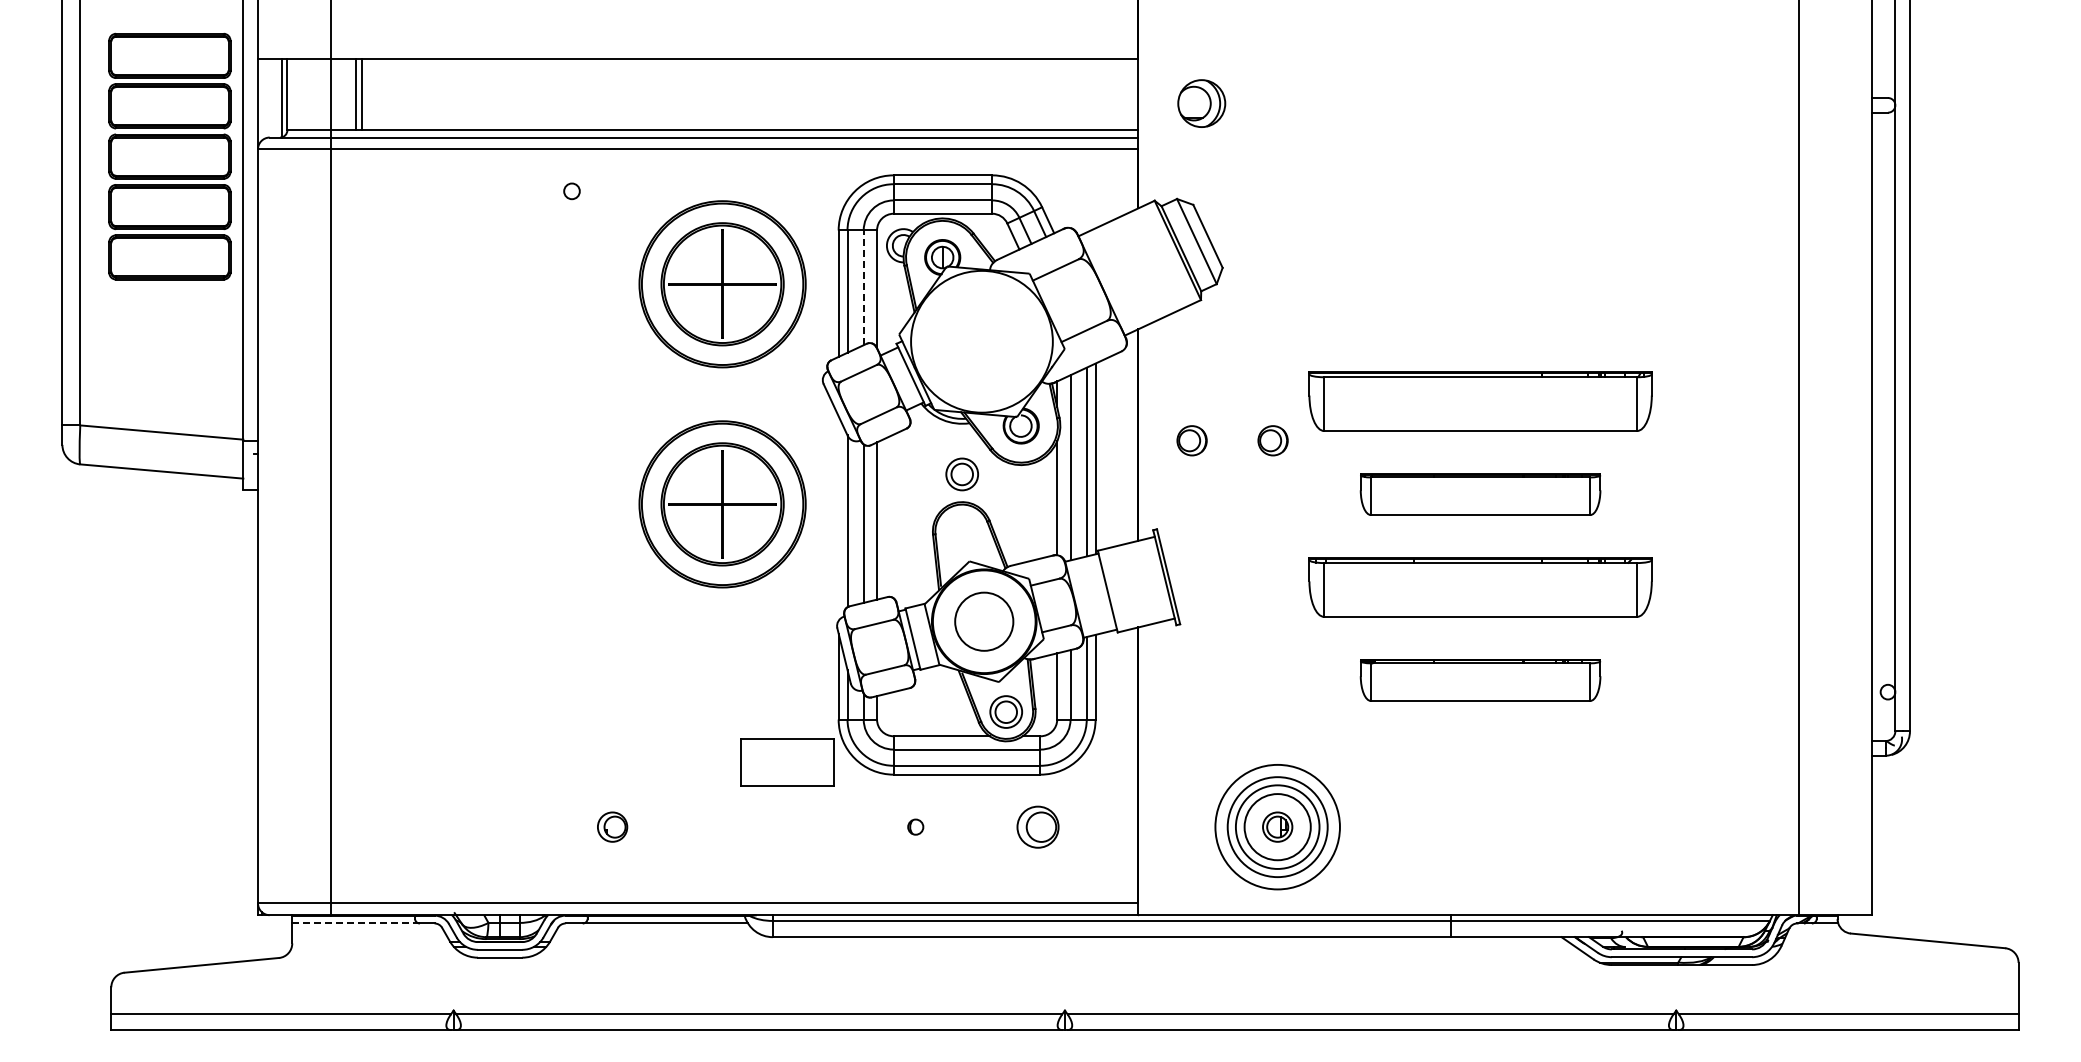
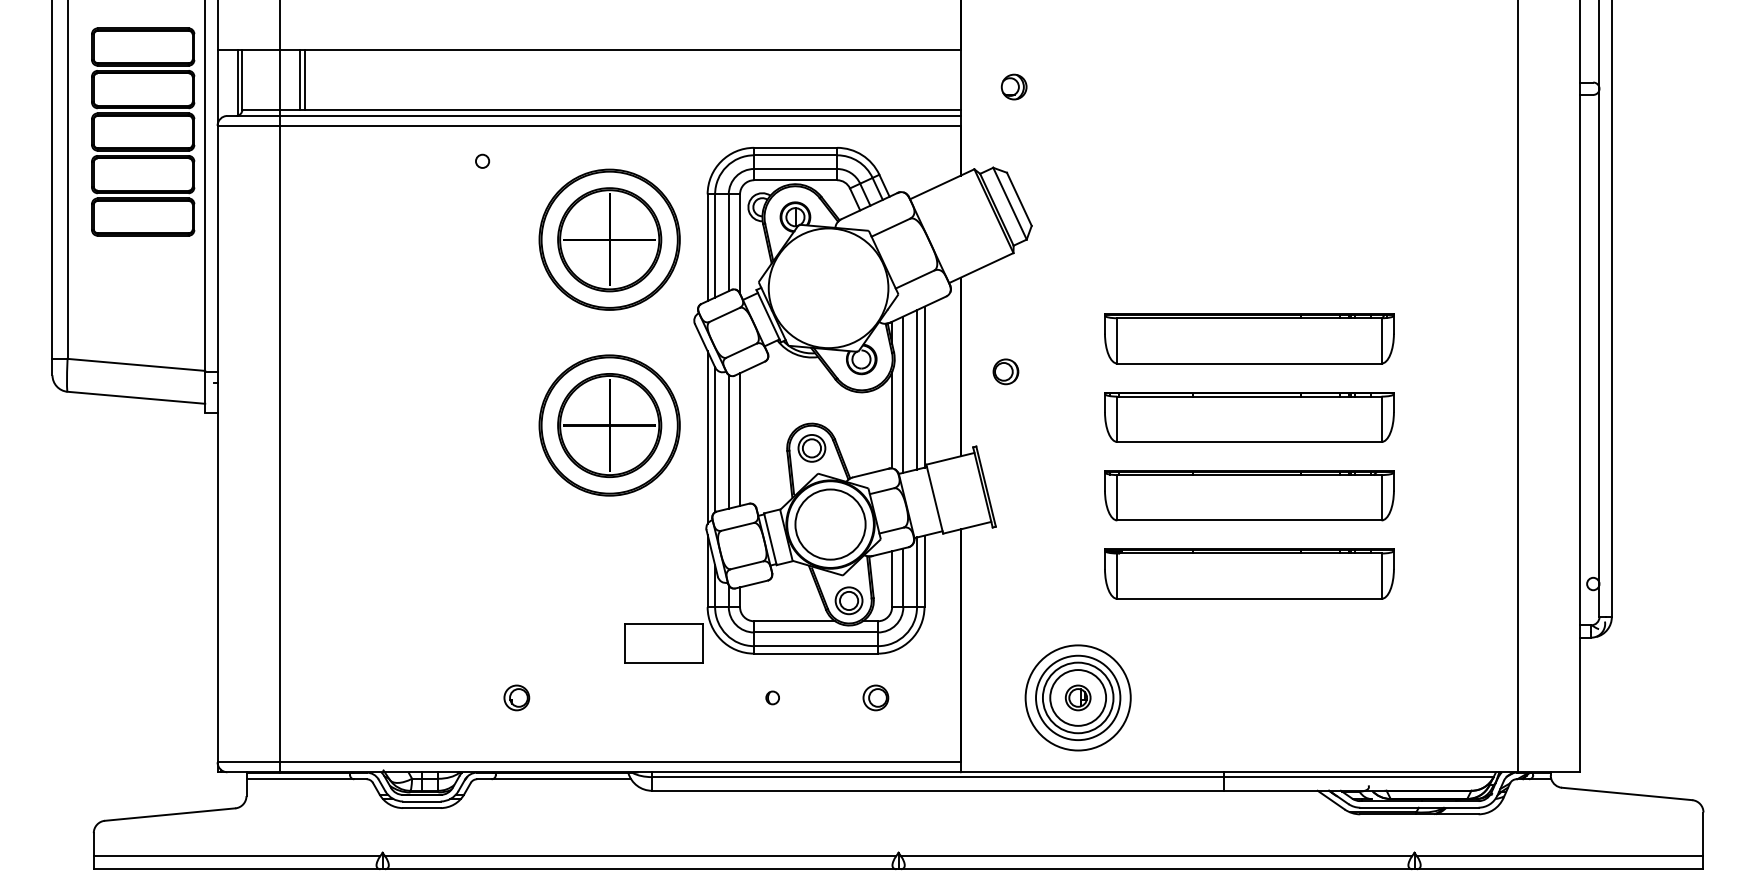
part: (1201, 102) -> (1013, 86), size x0.62
line: (863, 287) -> (728, 242), dashed -> solid
part: (1272, 440) -> (1073, 371), removed
part: (961, 474) -> (811, 448), moved
part: (1480, 494) -> (1249, 417), size x1.43
line: (838, 518) -> (707, 437), added
circle: (983, 621) -> (829, 524), size x1.43
part: (1480, 680) -> (1249, 574), size x1.43
part: (1037, 826) -> (875, 697), size x0.71
line: (356, 923) -> (300, 779), dashed -> solid

